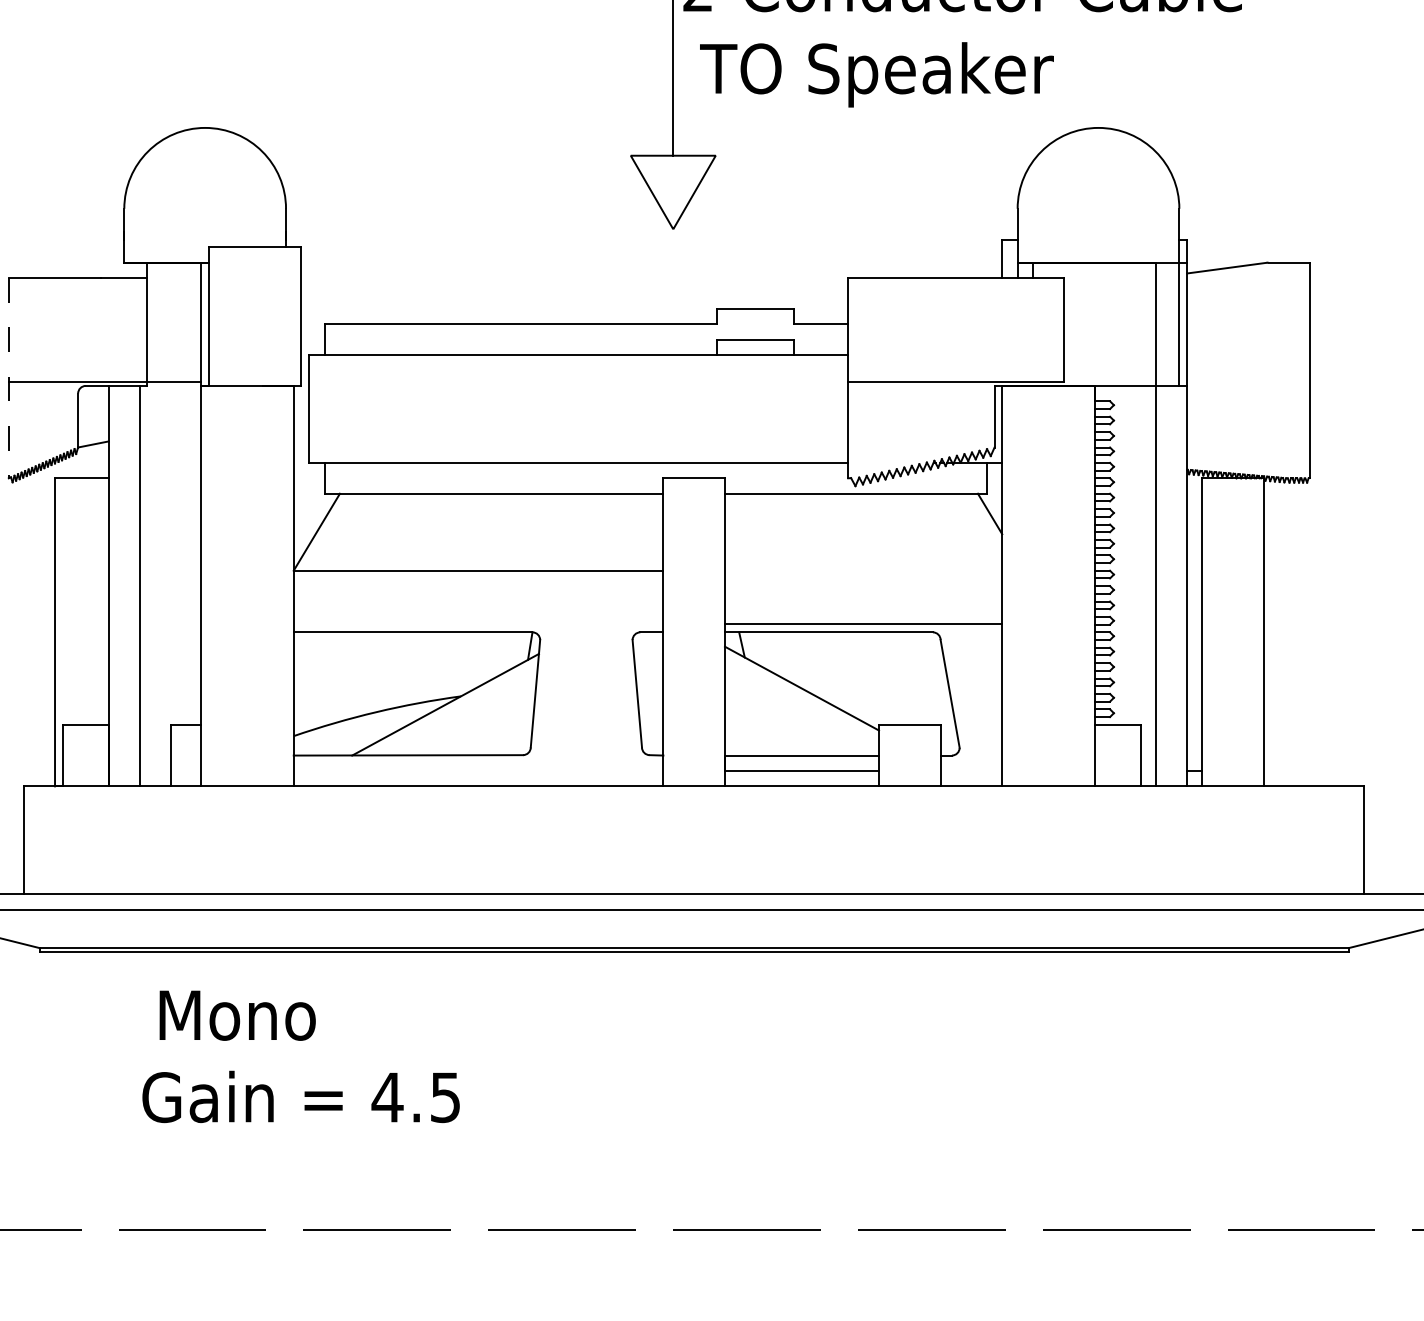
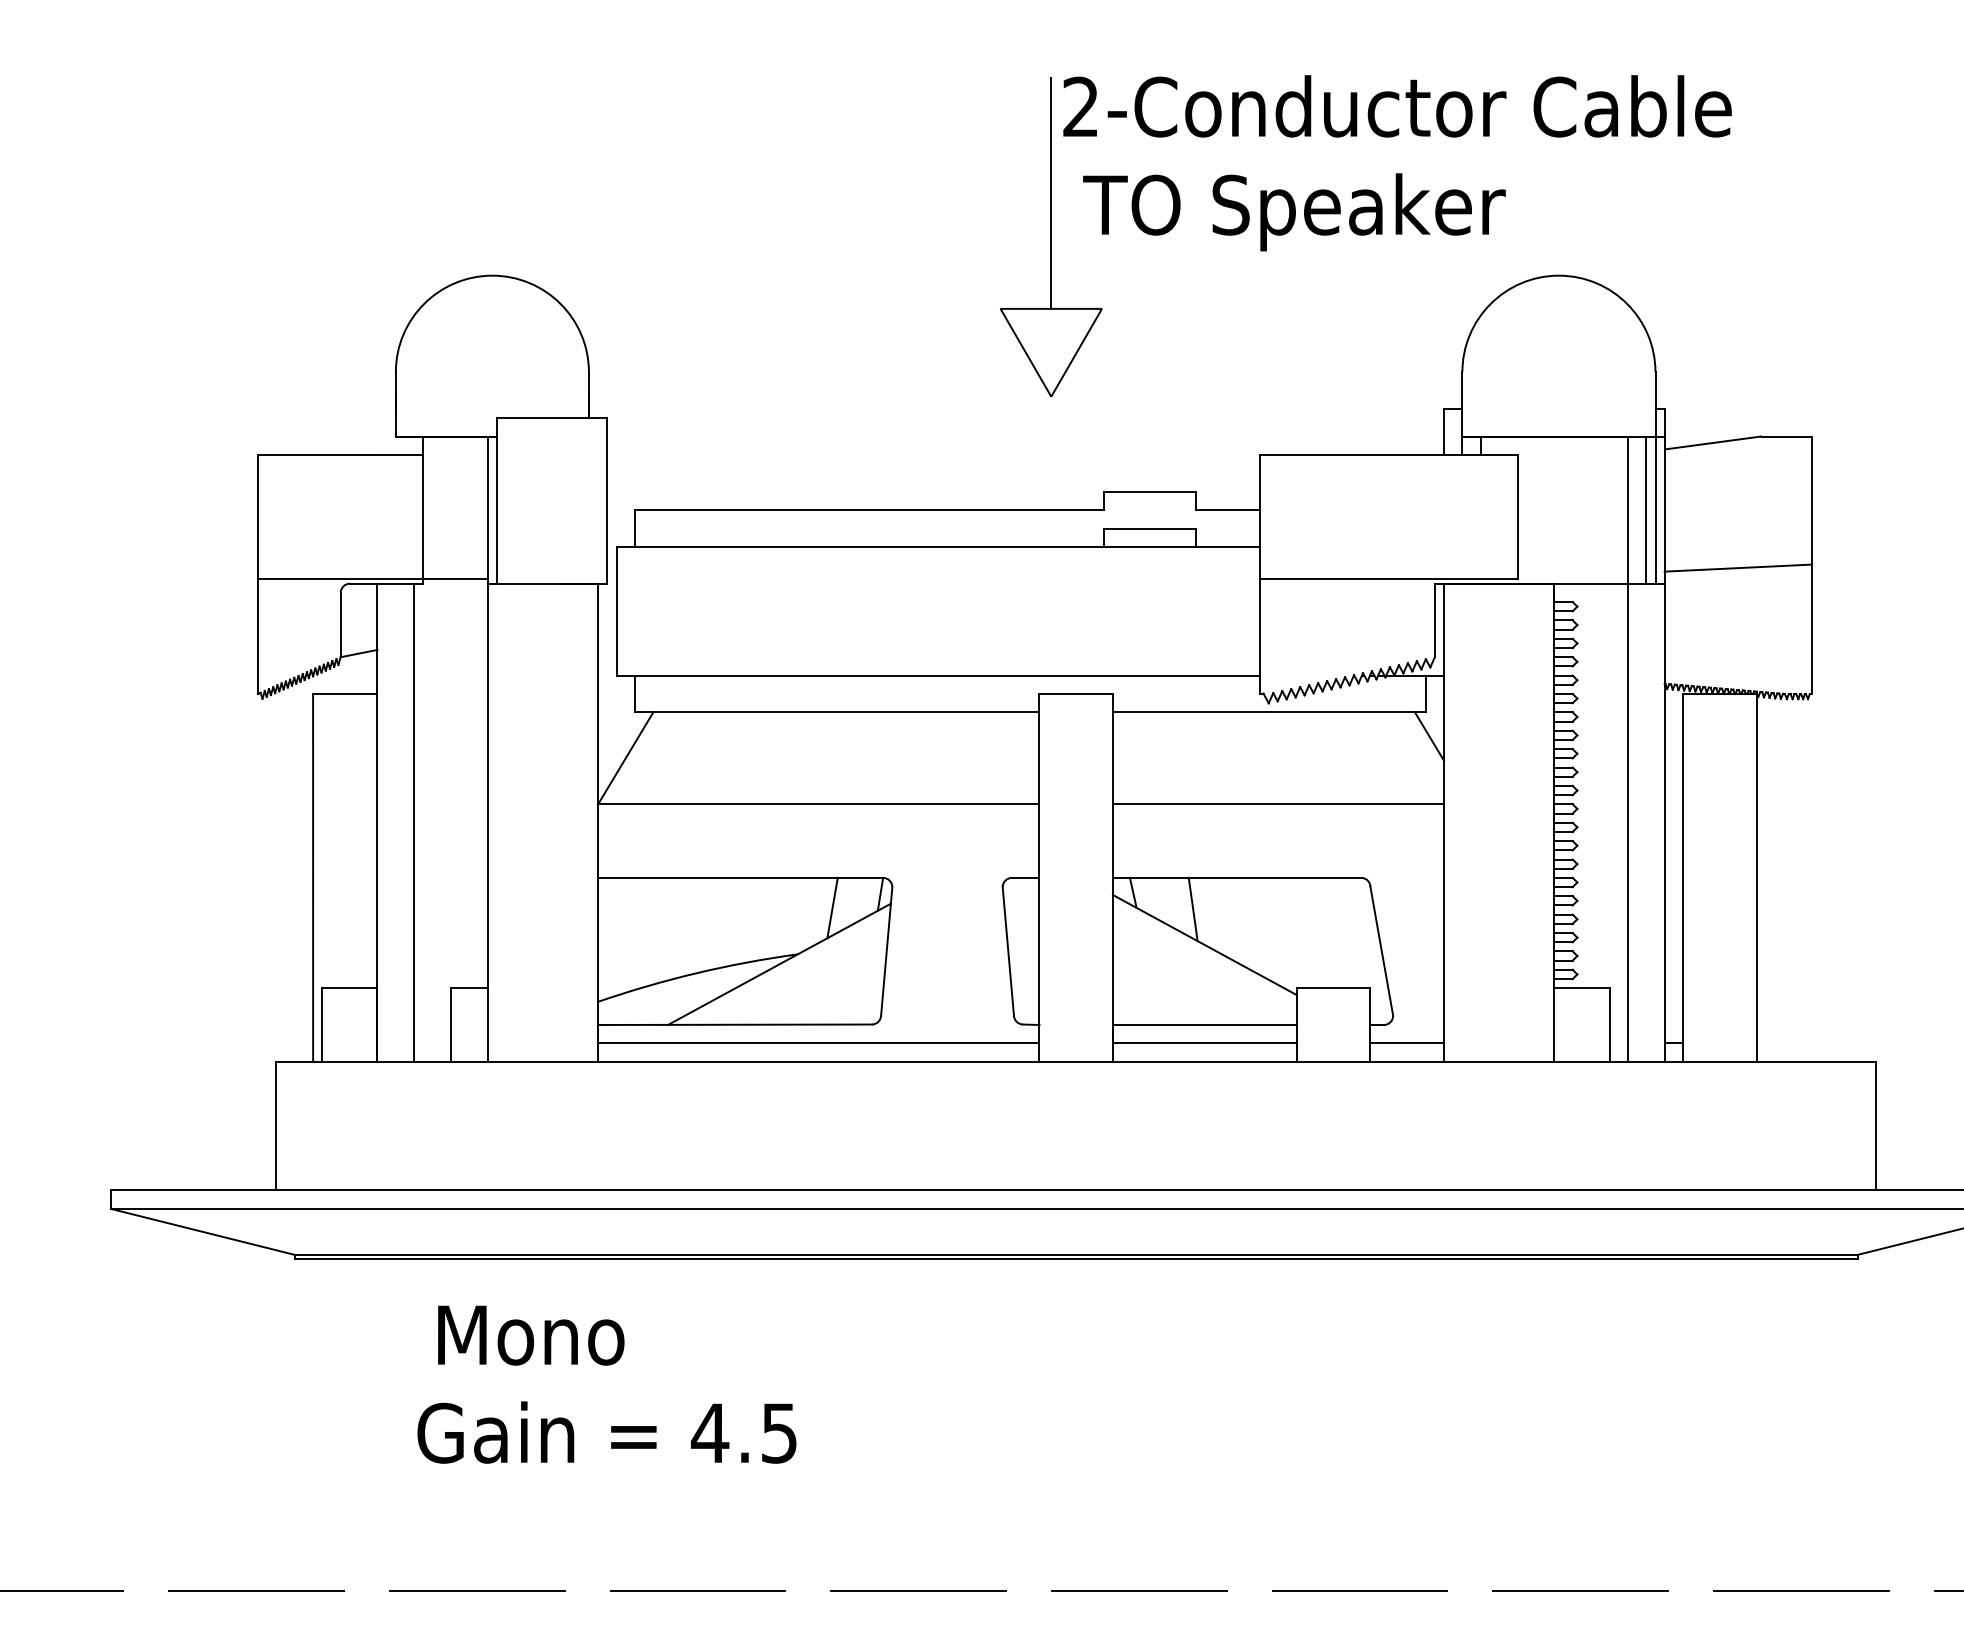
line: (1171, 323) -> (1646, 509), added
line: (1248, 372) -> (1737, 567), added
line: (8, 378) -> (257, 574), dashed -> solid
line: (863, 624) -> (1278, 804), moved
line: (490, 657) -> (832, 907), added
line: (791, 658) -> (1192, 909), added
line: (478, 771) -> (818, 1043), added
line: (971, 771) -> (1407, 1043), added

